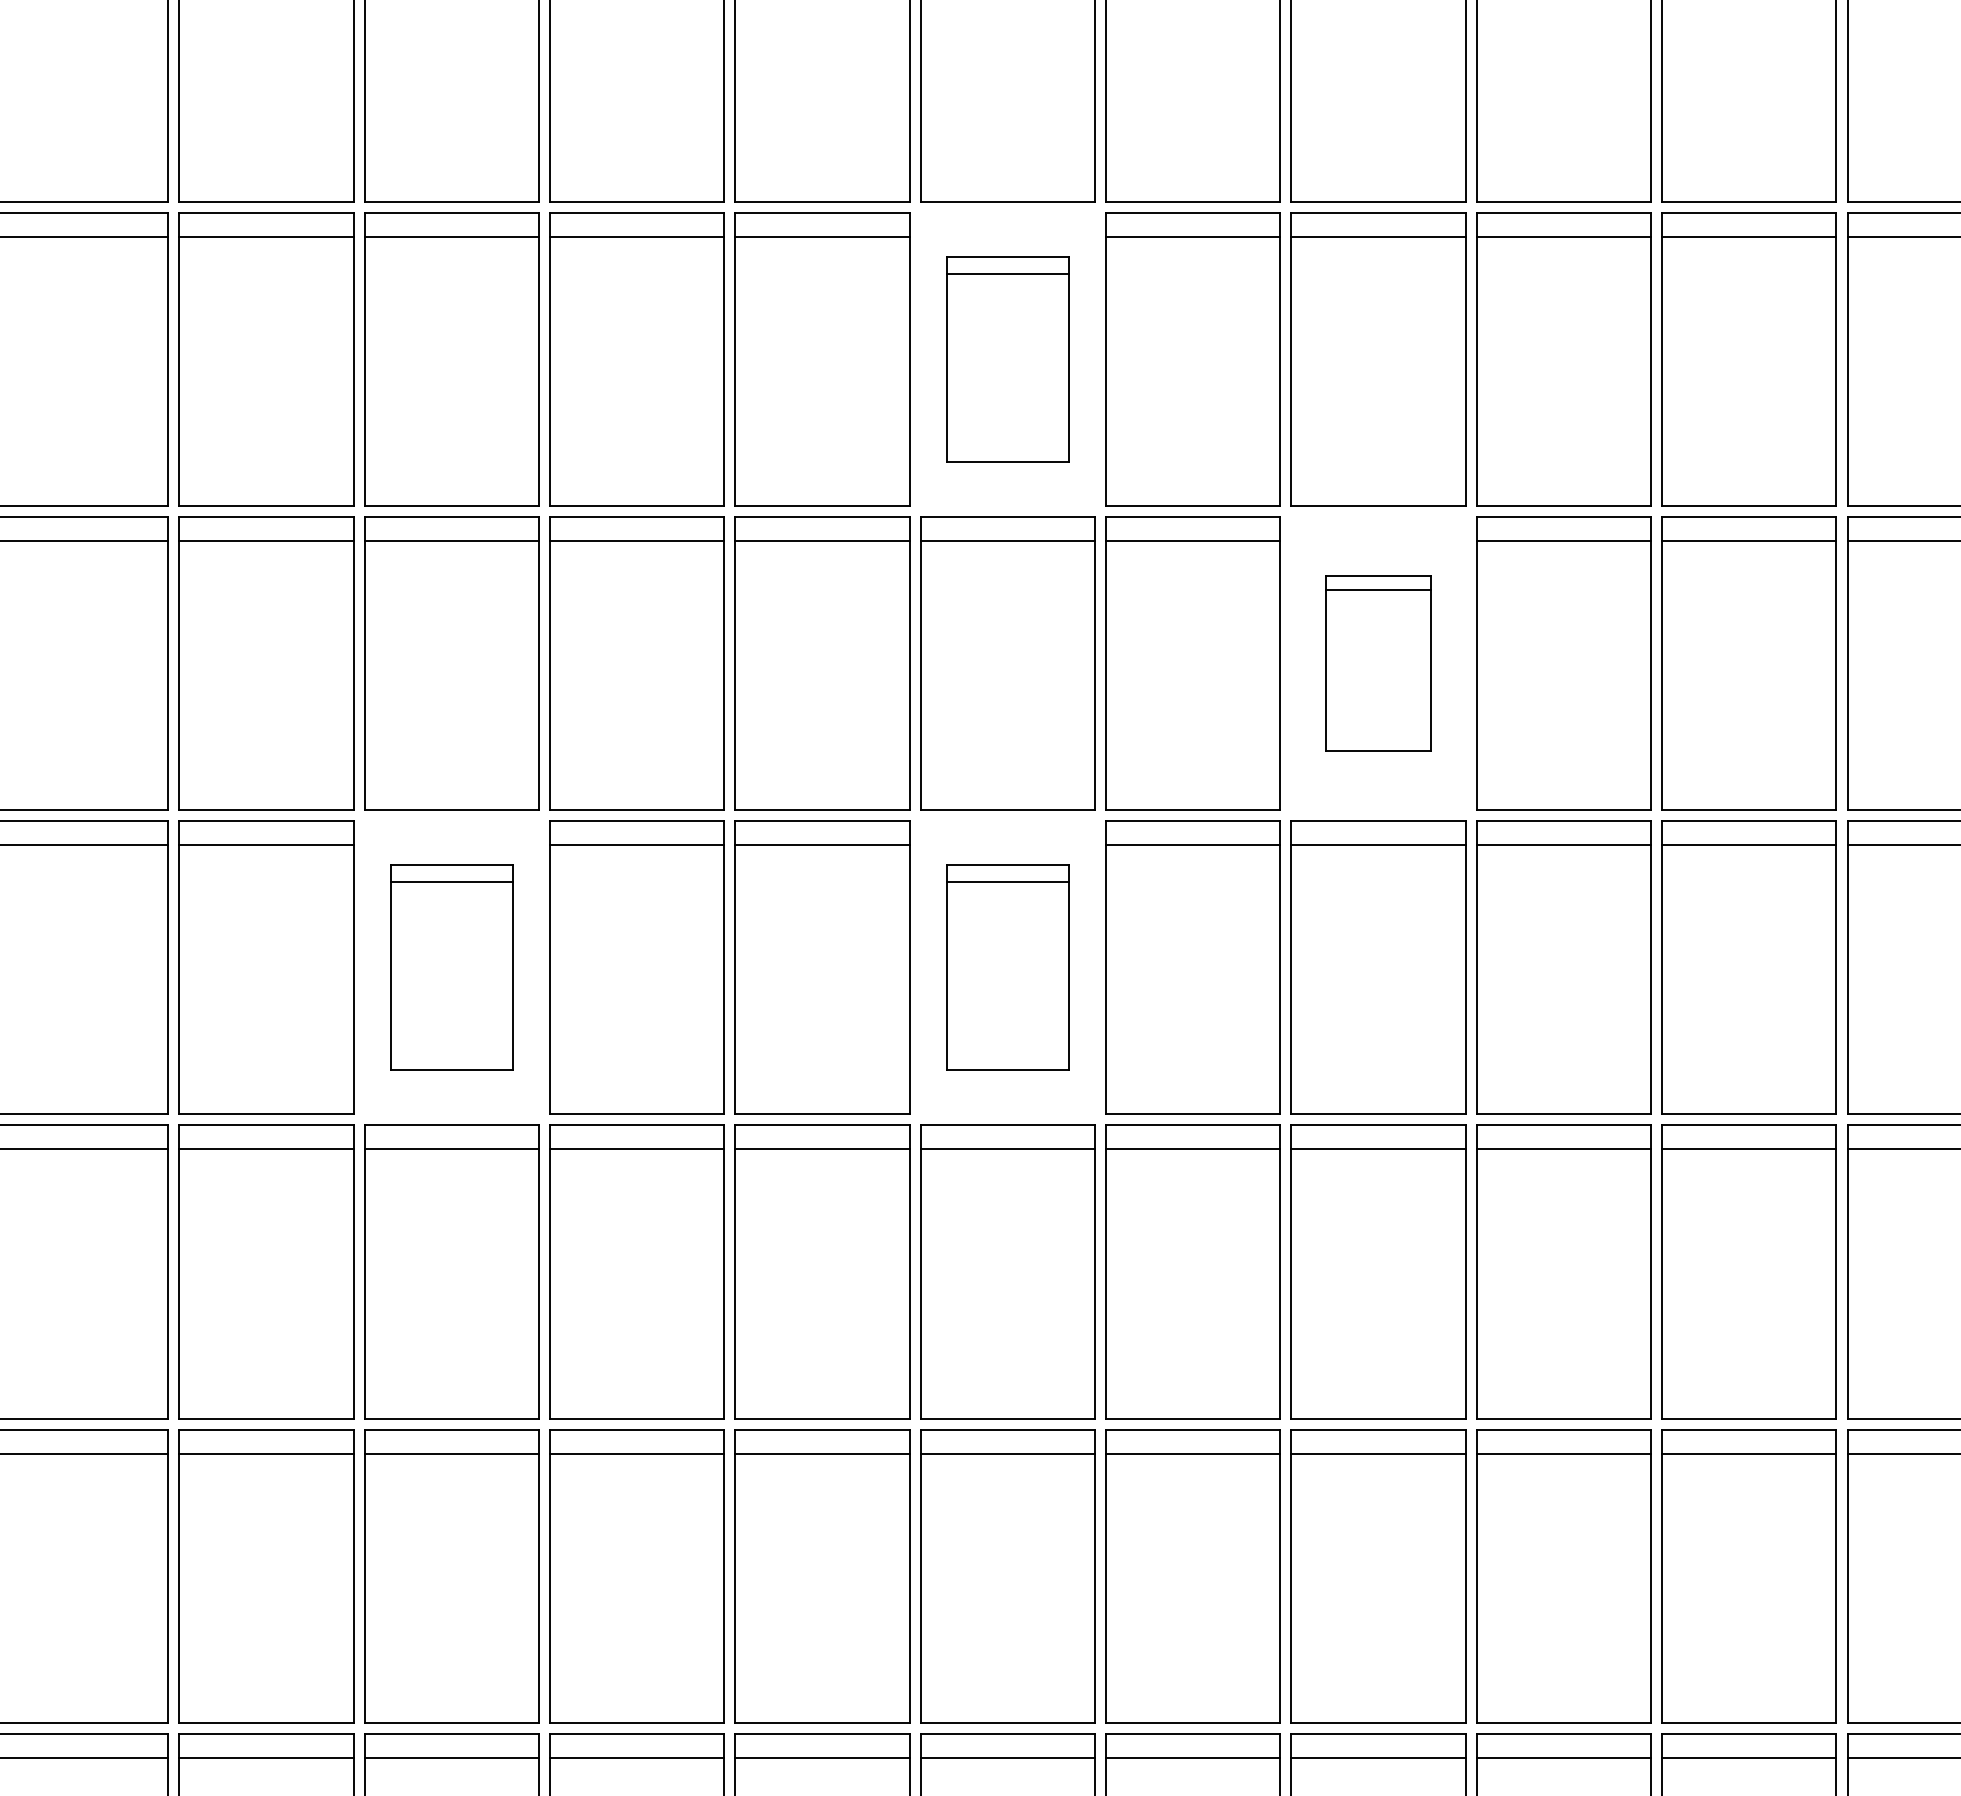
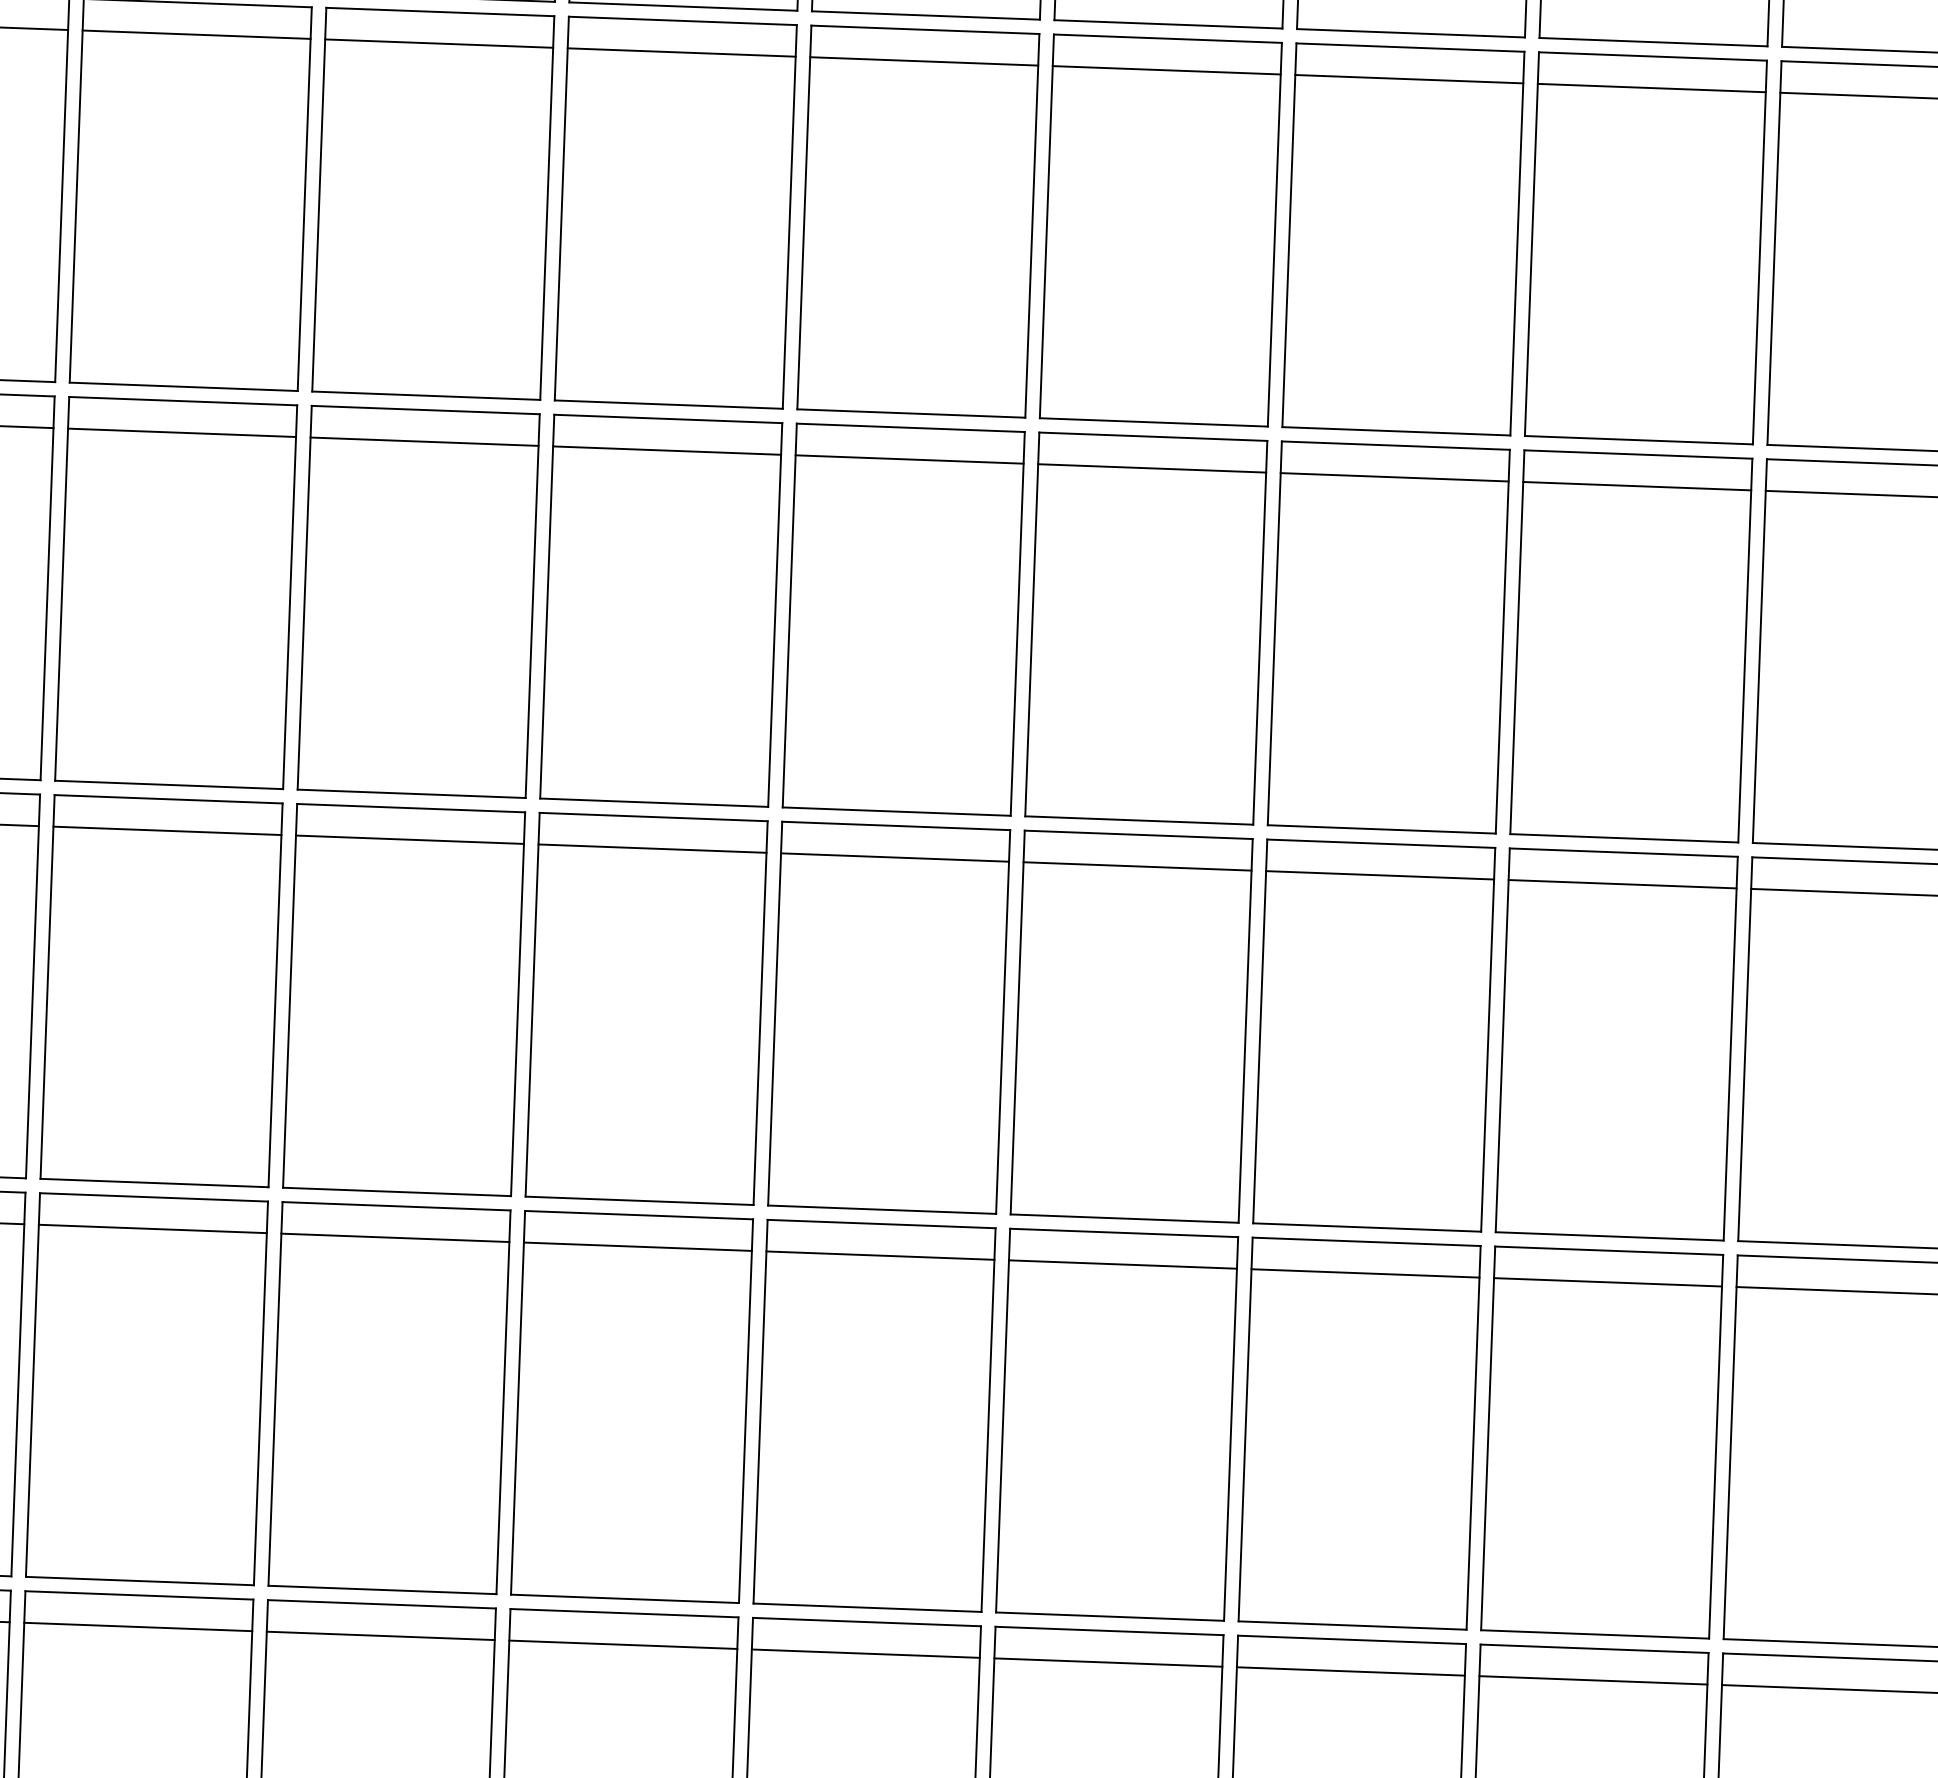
part: (1007, 359) -> (903, 619), size x1.43
part: (1378, 663) -> (1374, 1035), size x1.67
part: (451, 967) -> (146, 1388), size x1.43
part: (1007, 967) -> (874, 1415), size x1.43

